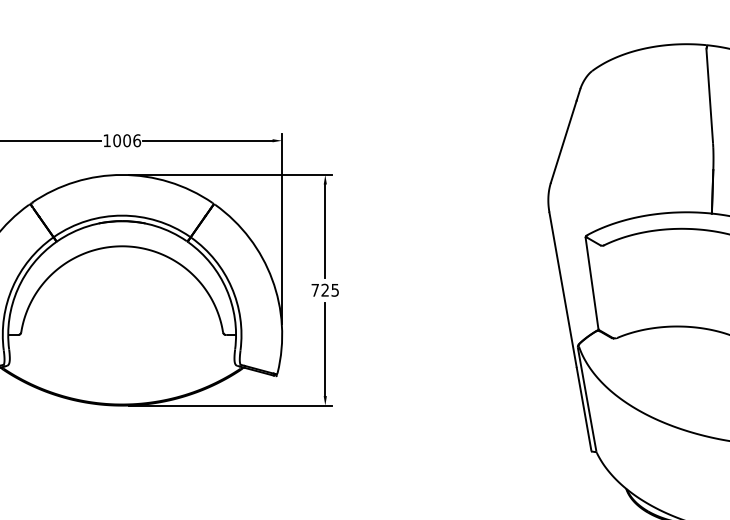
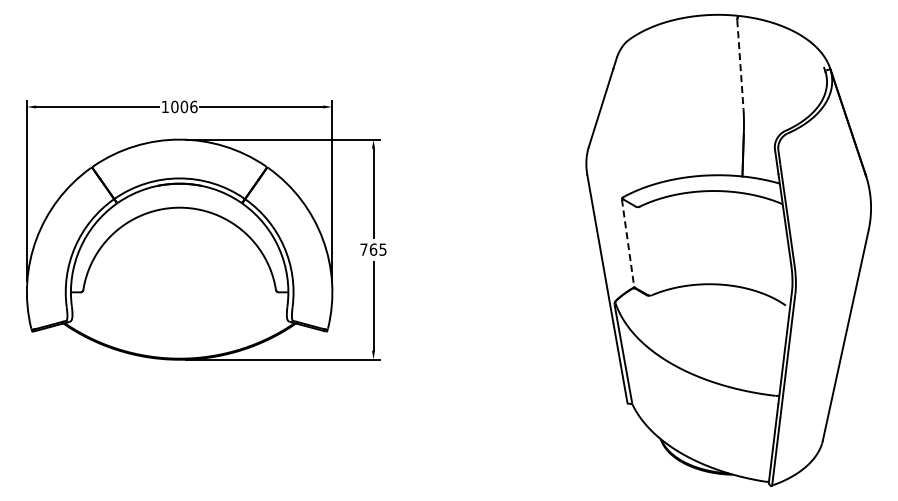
line: (709, 96) -> (740, 64), solid -> dashed
line: (592, 282) -> (628, 242), solid -> dashed
text: (325, 290) -> (373, 249), 725 -> 765

